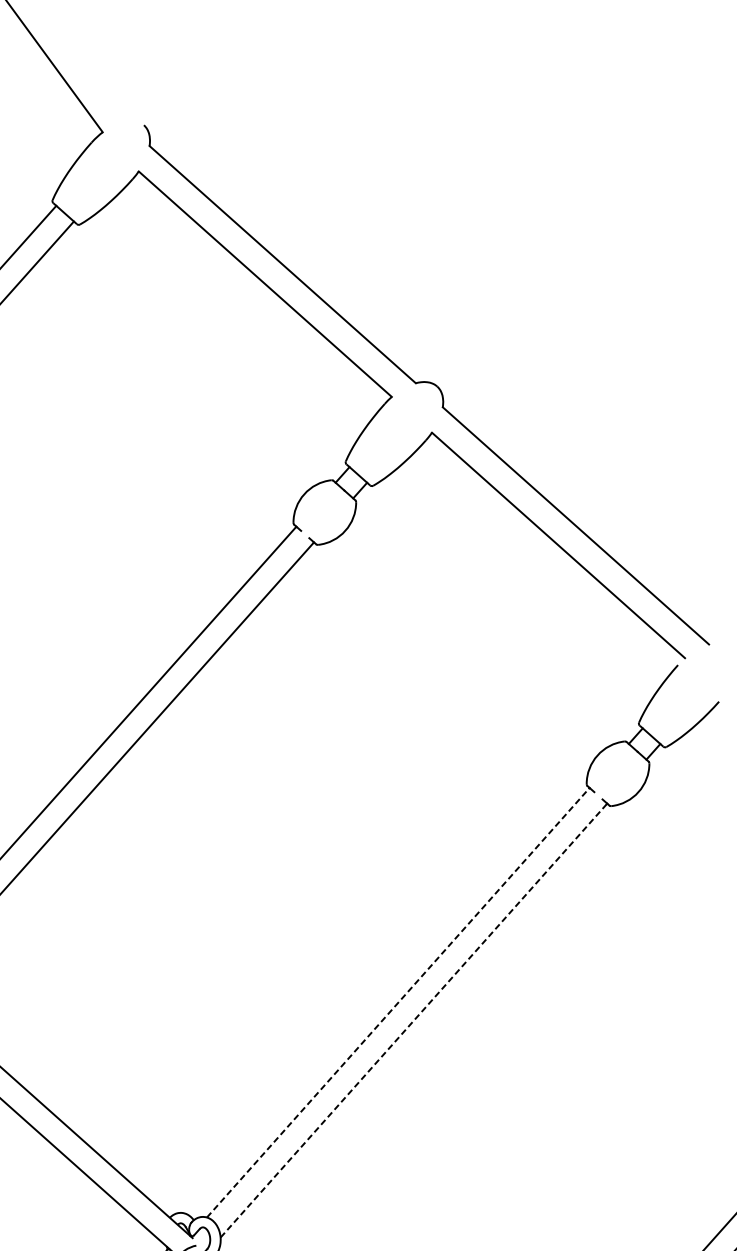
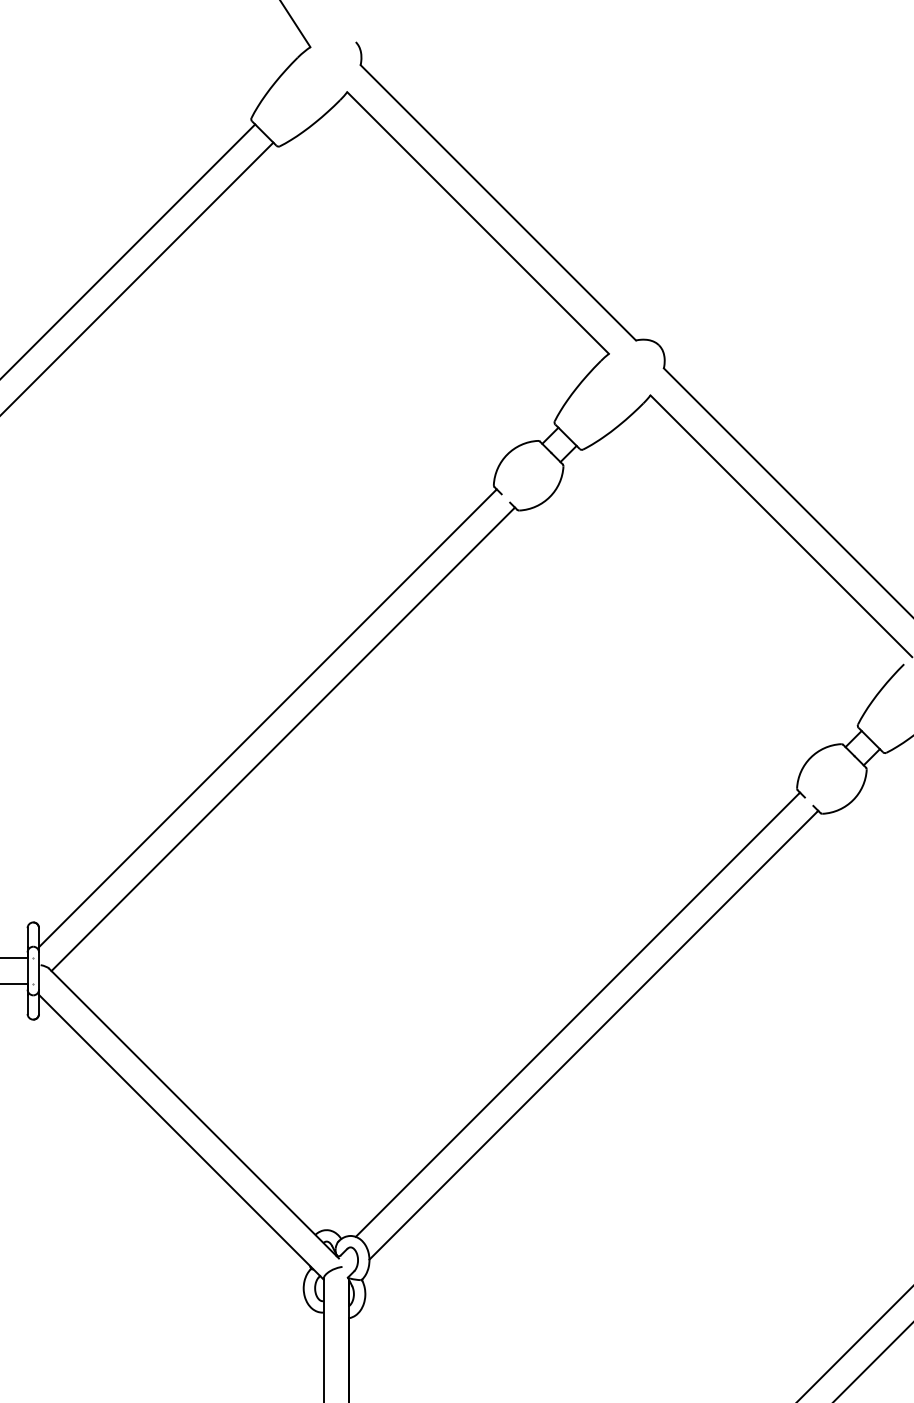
line: (397, 1003) -> (577, 1015), dashed -> solid
line: (413, 1020) -> (593, 1035), dashed -> solid

